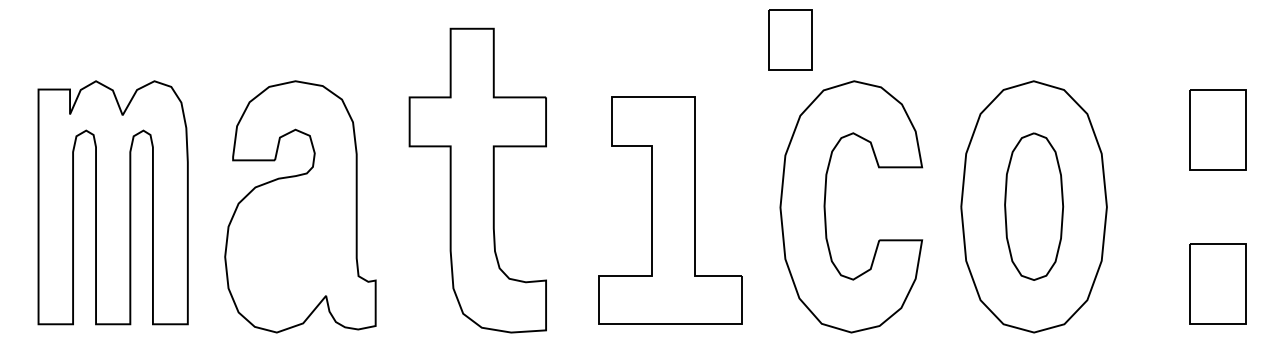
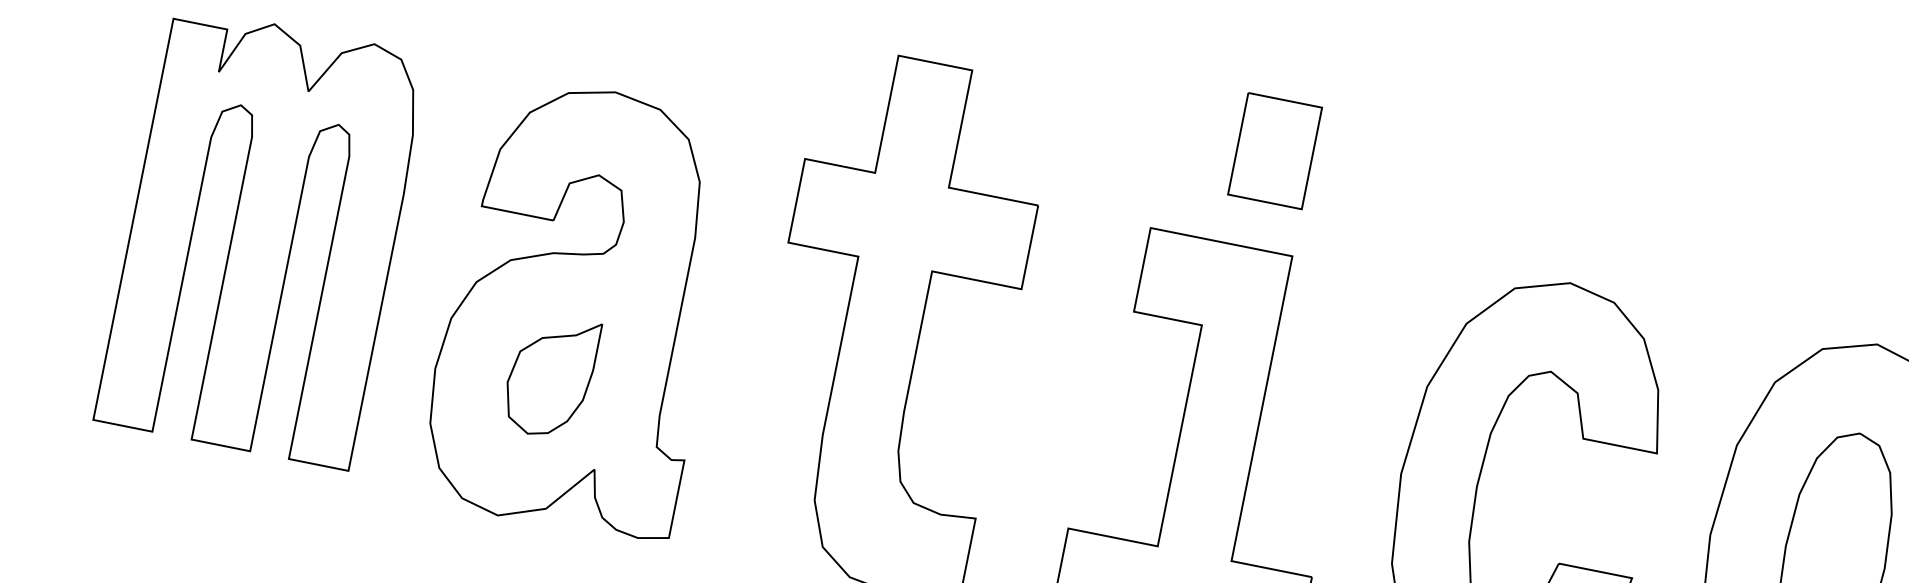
part: (790, 39) -> (1275, 150), moved
part: (290, 247) -> (550, 374), added

